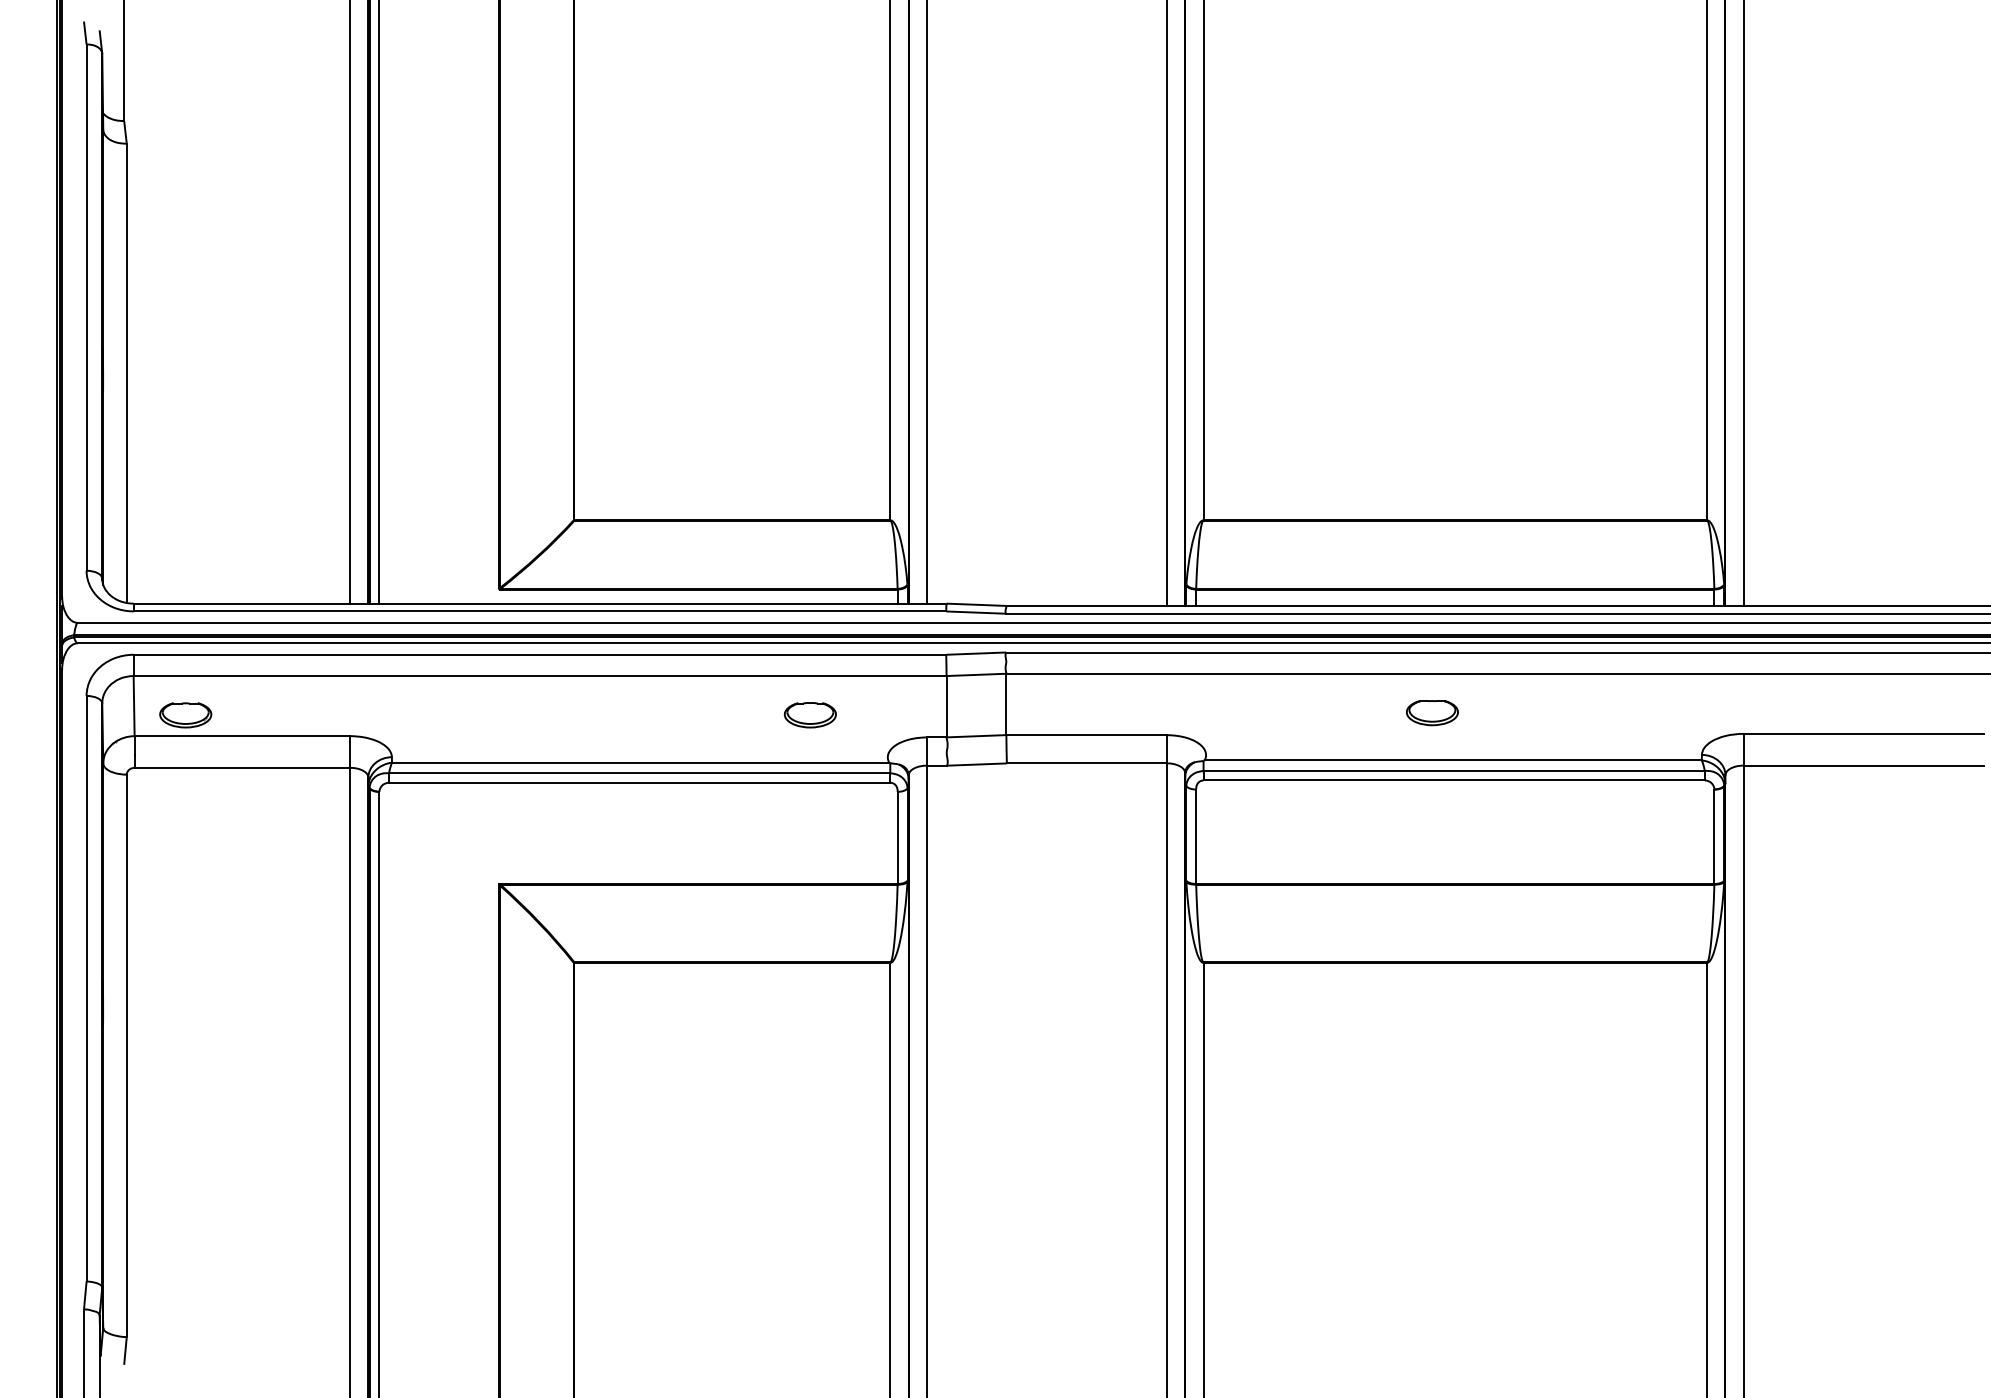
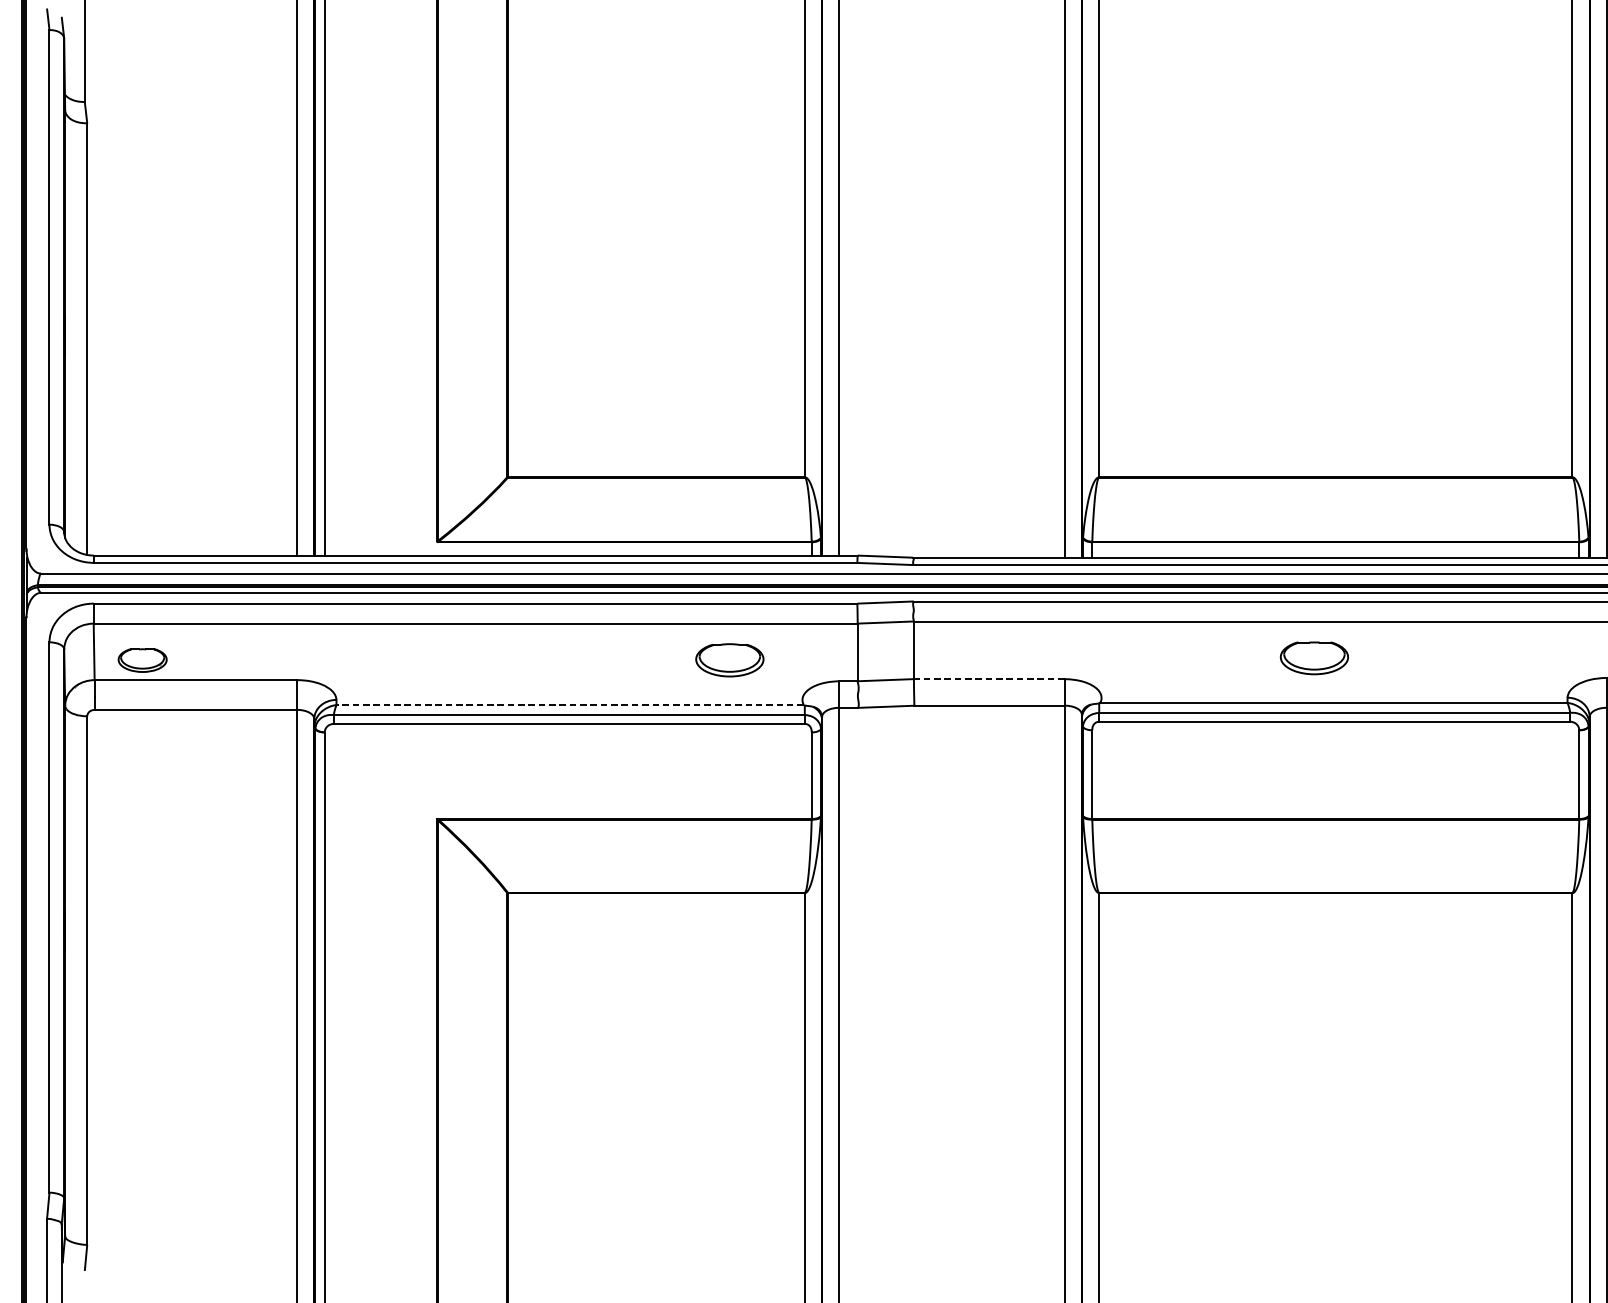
part: (1431, 713) -> (1313, 658), size x1.4
part: (809, 715) -> (728, 660), size x1.4
line: (1086, 735) -> (989, 679), solid -> dashed
line: (640, 762) -> (570, 704), solid -> dashed

